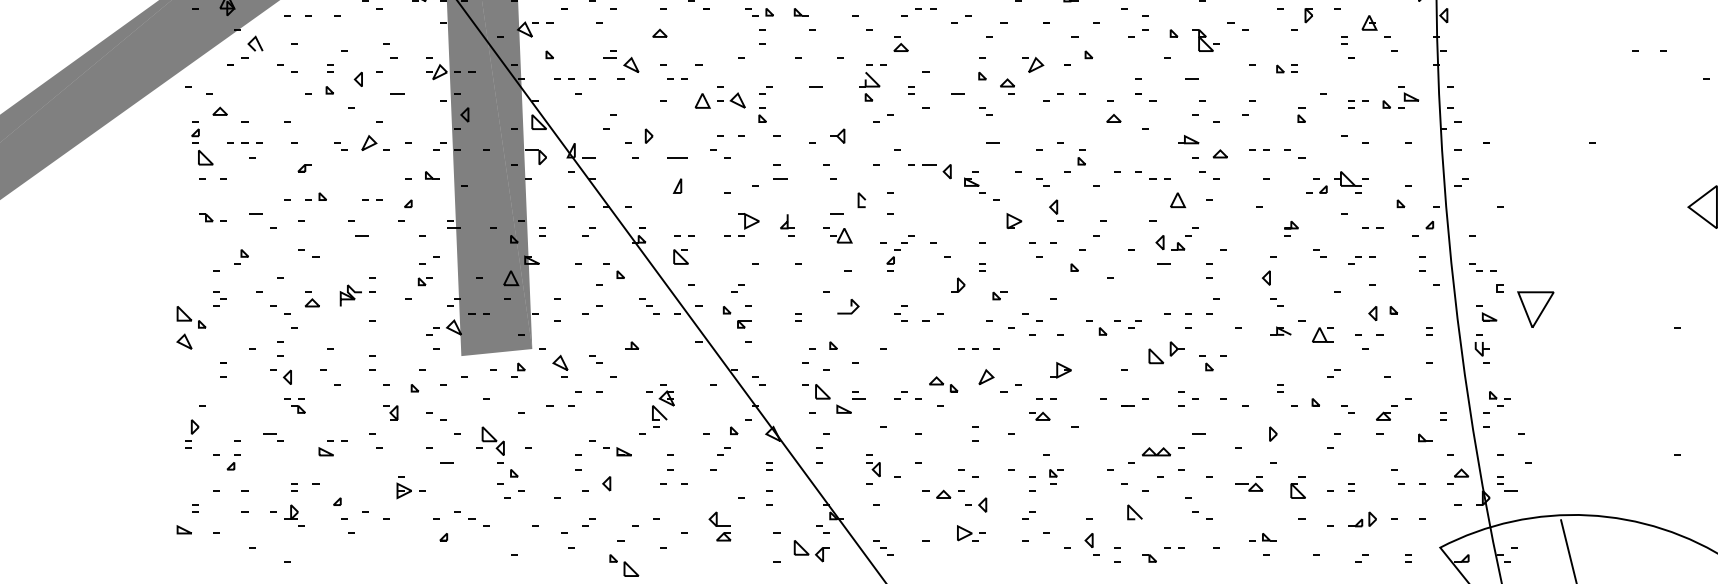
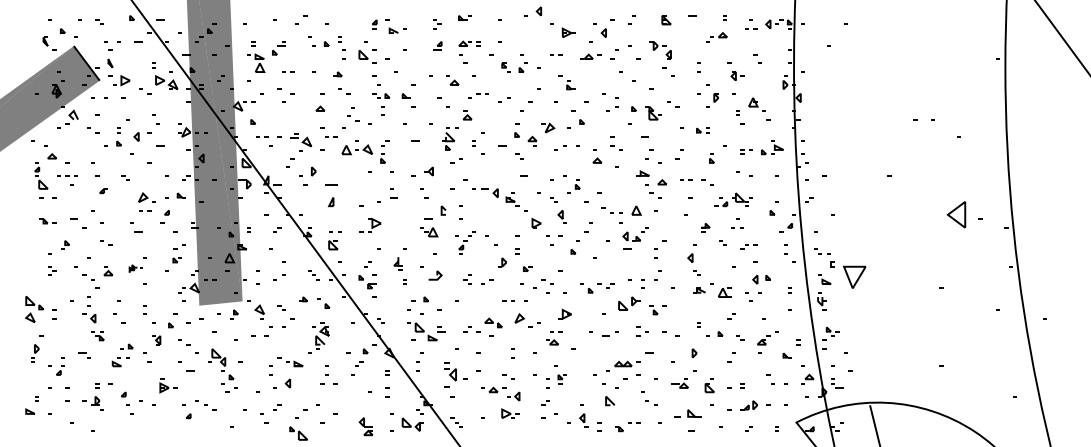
part: (620, 65) -> (300, 142), moved
part: (374, 142) -> (146, 197), moved
part: (720, 147) -> (353, 114), moved
part: (1151, 175) -> (611, 210), moved
part: (315, 196) -> (126, 346), moved
part: (786, 224) -> (397, 263), moved
line: (1368, 227) -> (734, 227), moved
part: (614, 270) -> (323, 303), moved
part: (356, 295) -> (135, 268), size x0.6
part: (191, 327) -> (34, 309), moved
part: (873, 468) -> (450, 374), size x1.4
part: (719, 526) -> (365, 426), moved
part: (1263, 544) -> (688, 420), size x1.6

